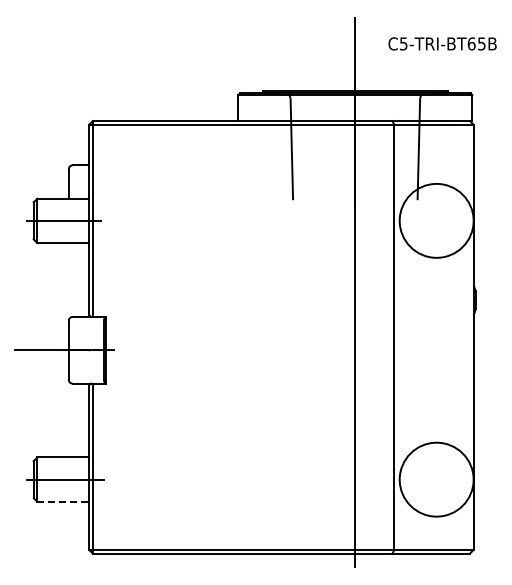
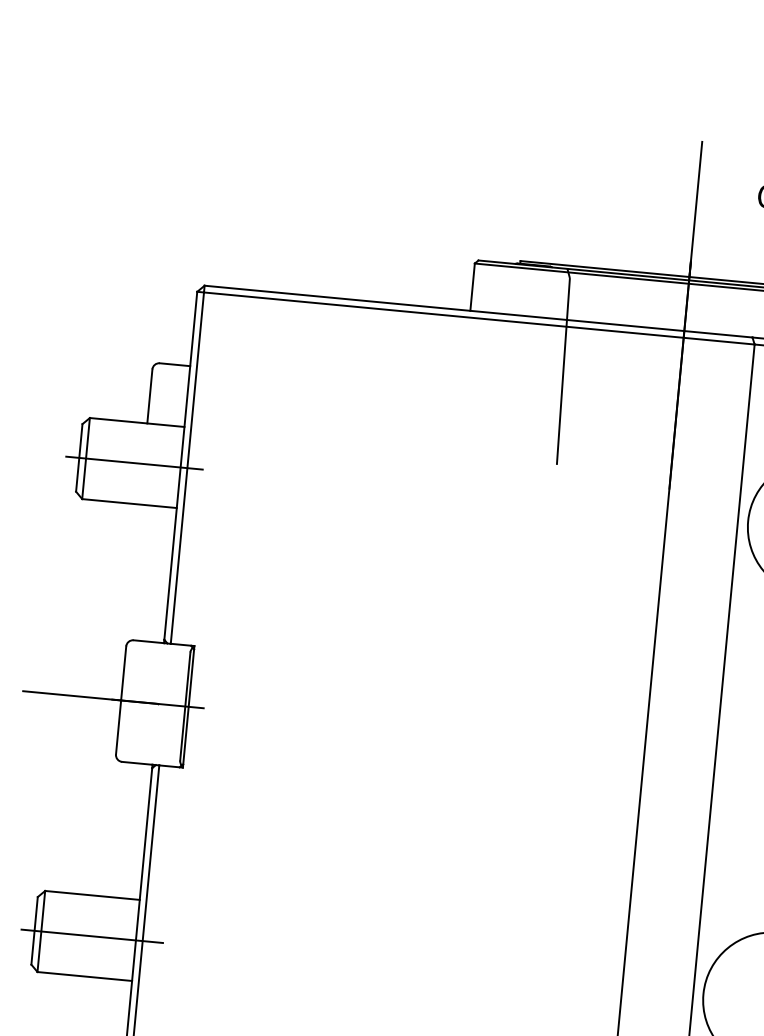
line: (63, 501) -> (85, 975), dashed -> solid

